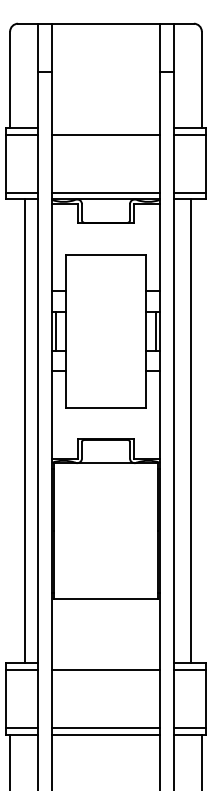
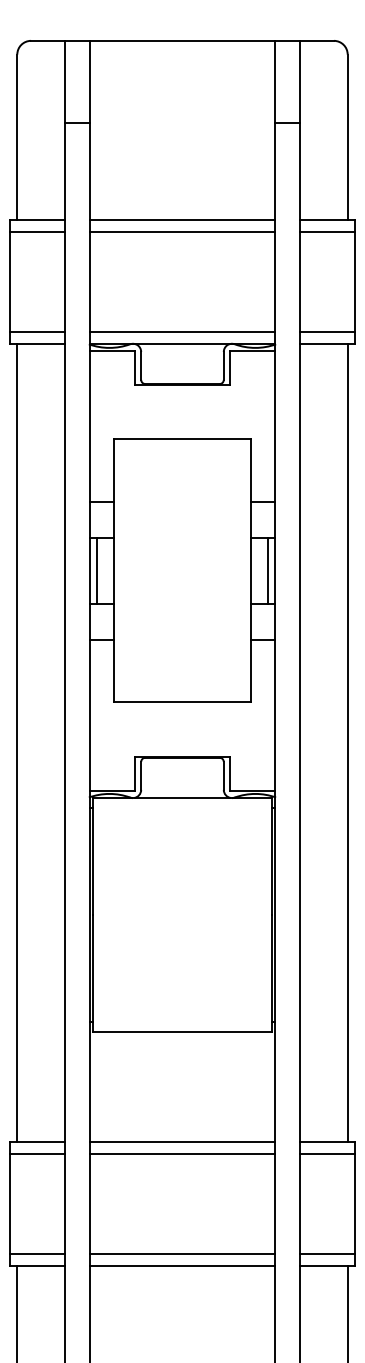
line: (105, 127) -> (181, 219), added
line: (25, 430) -> (17, 741), moved
line: (190, 430) -> (347, 741), moved
line: (105, 662) -> (181, 1141), added

